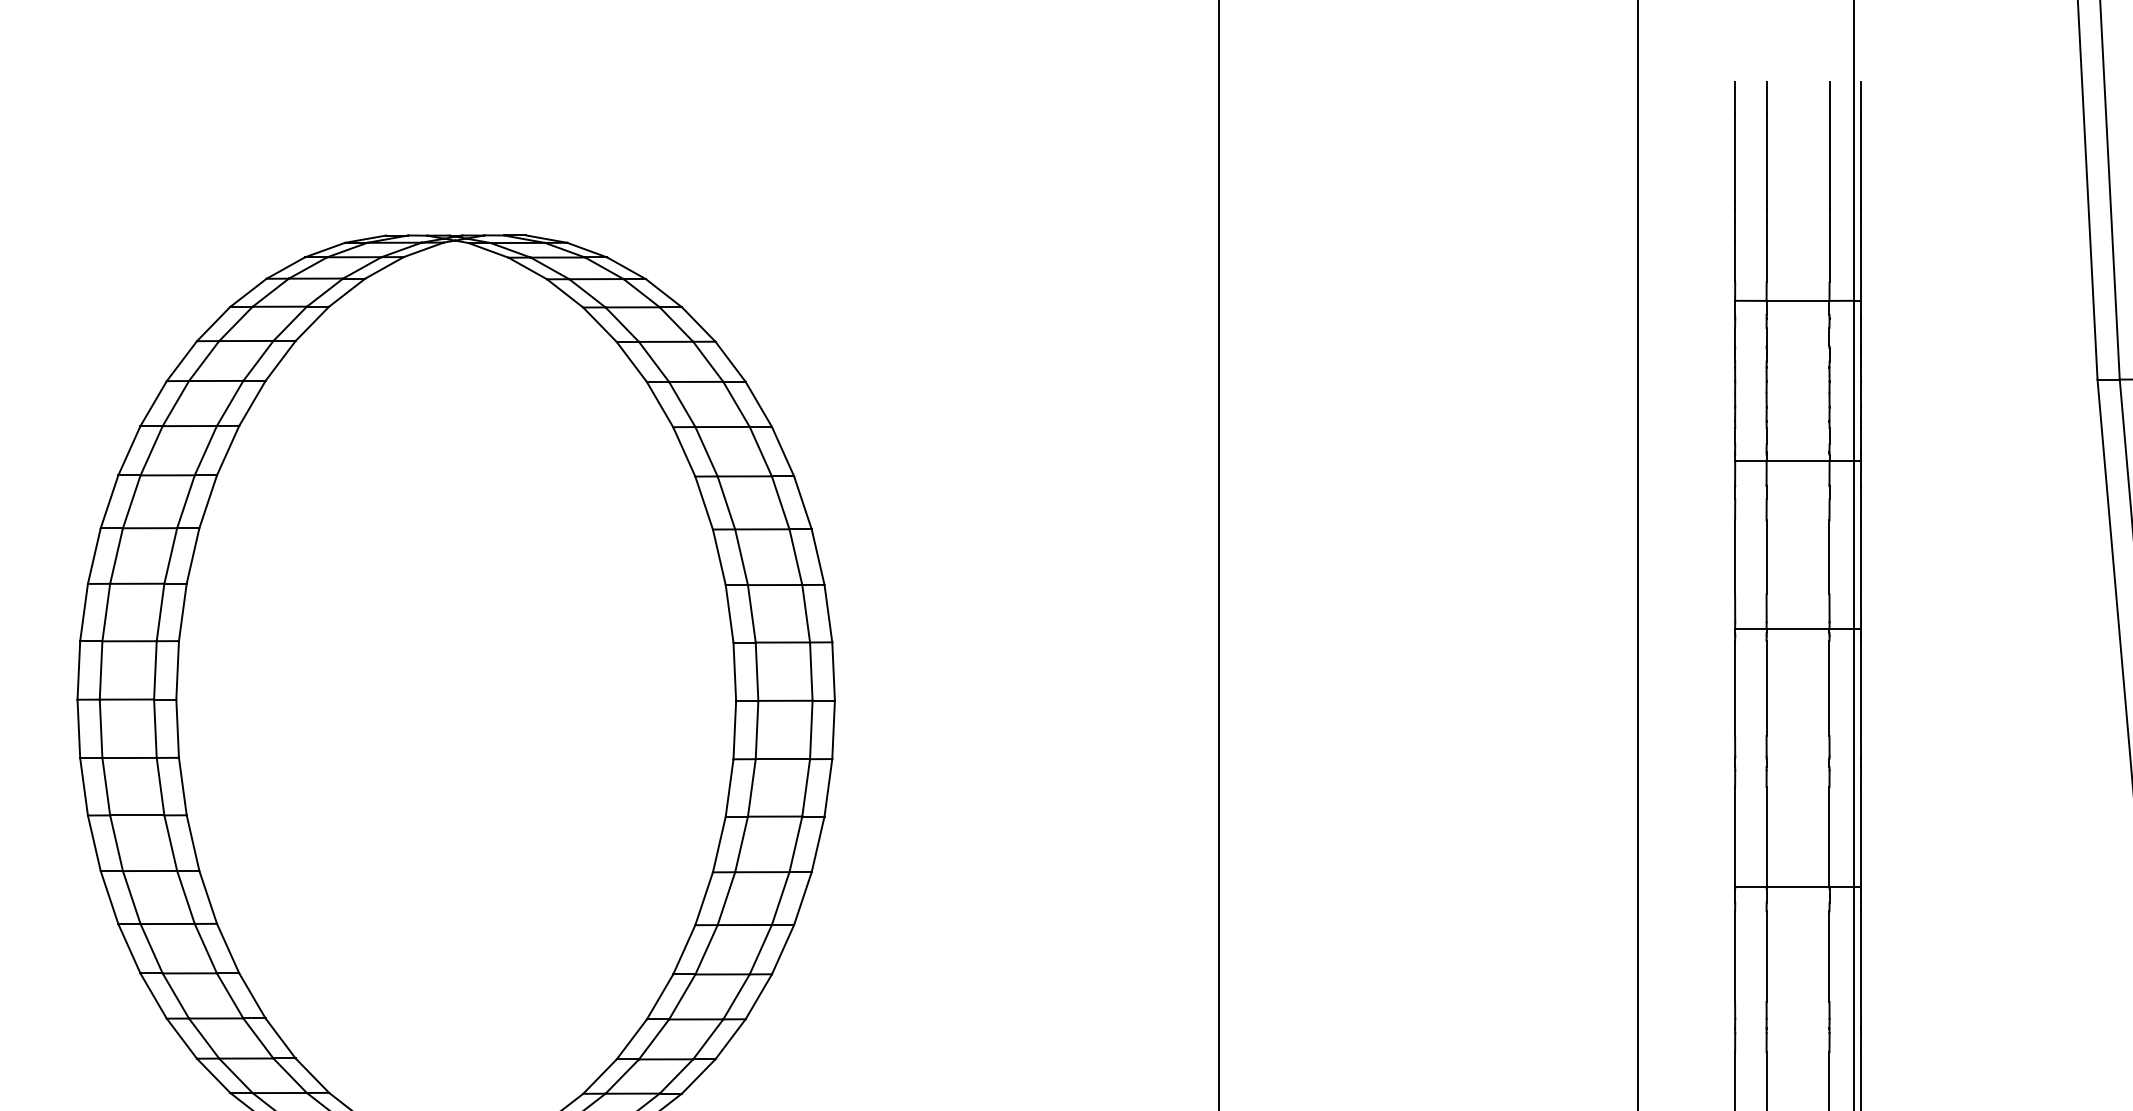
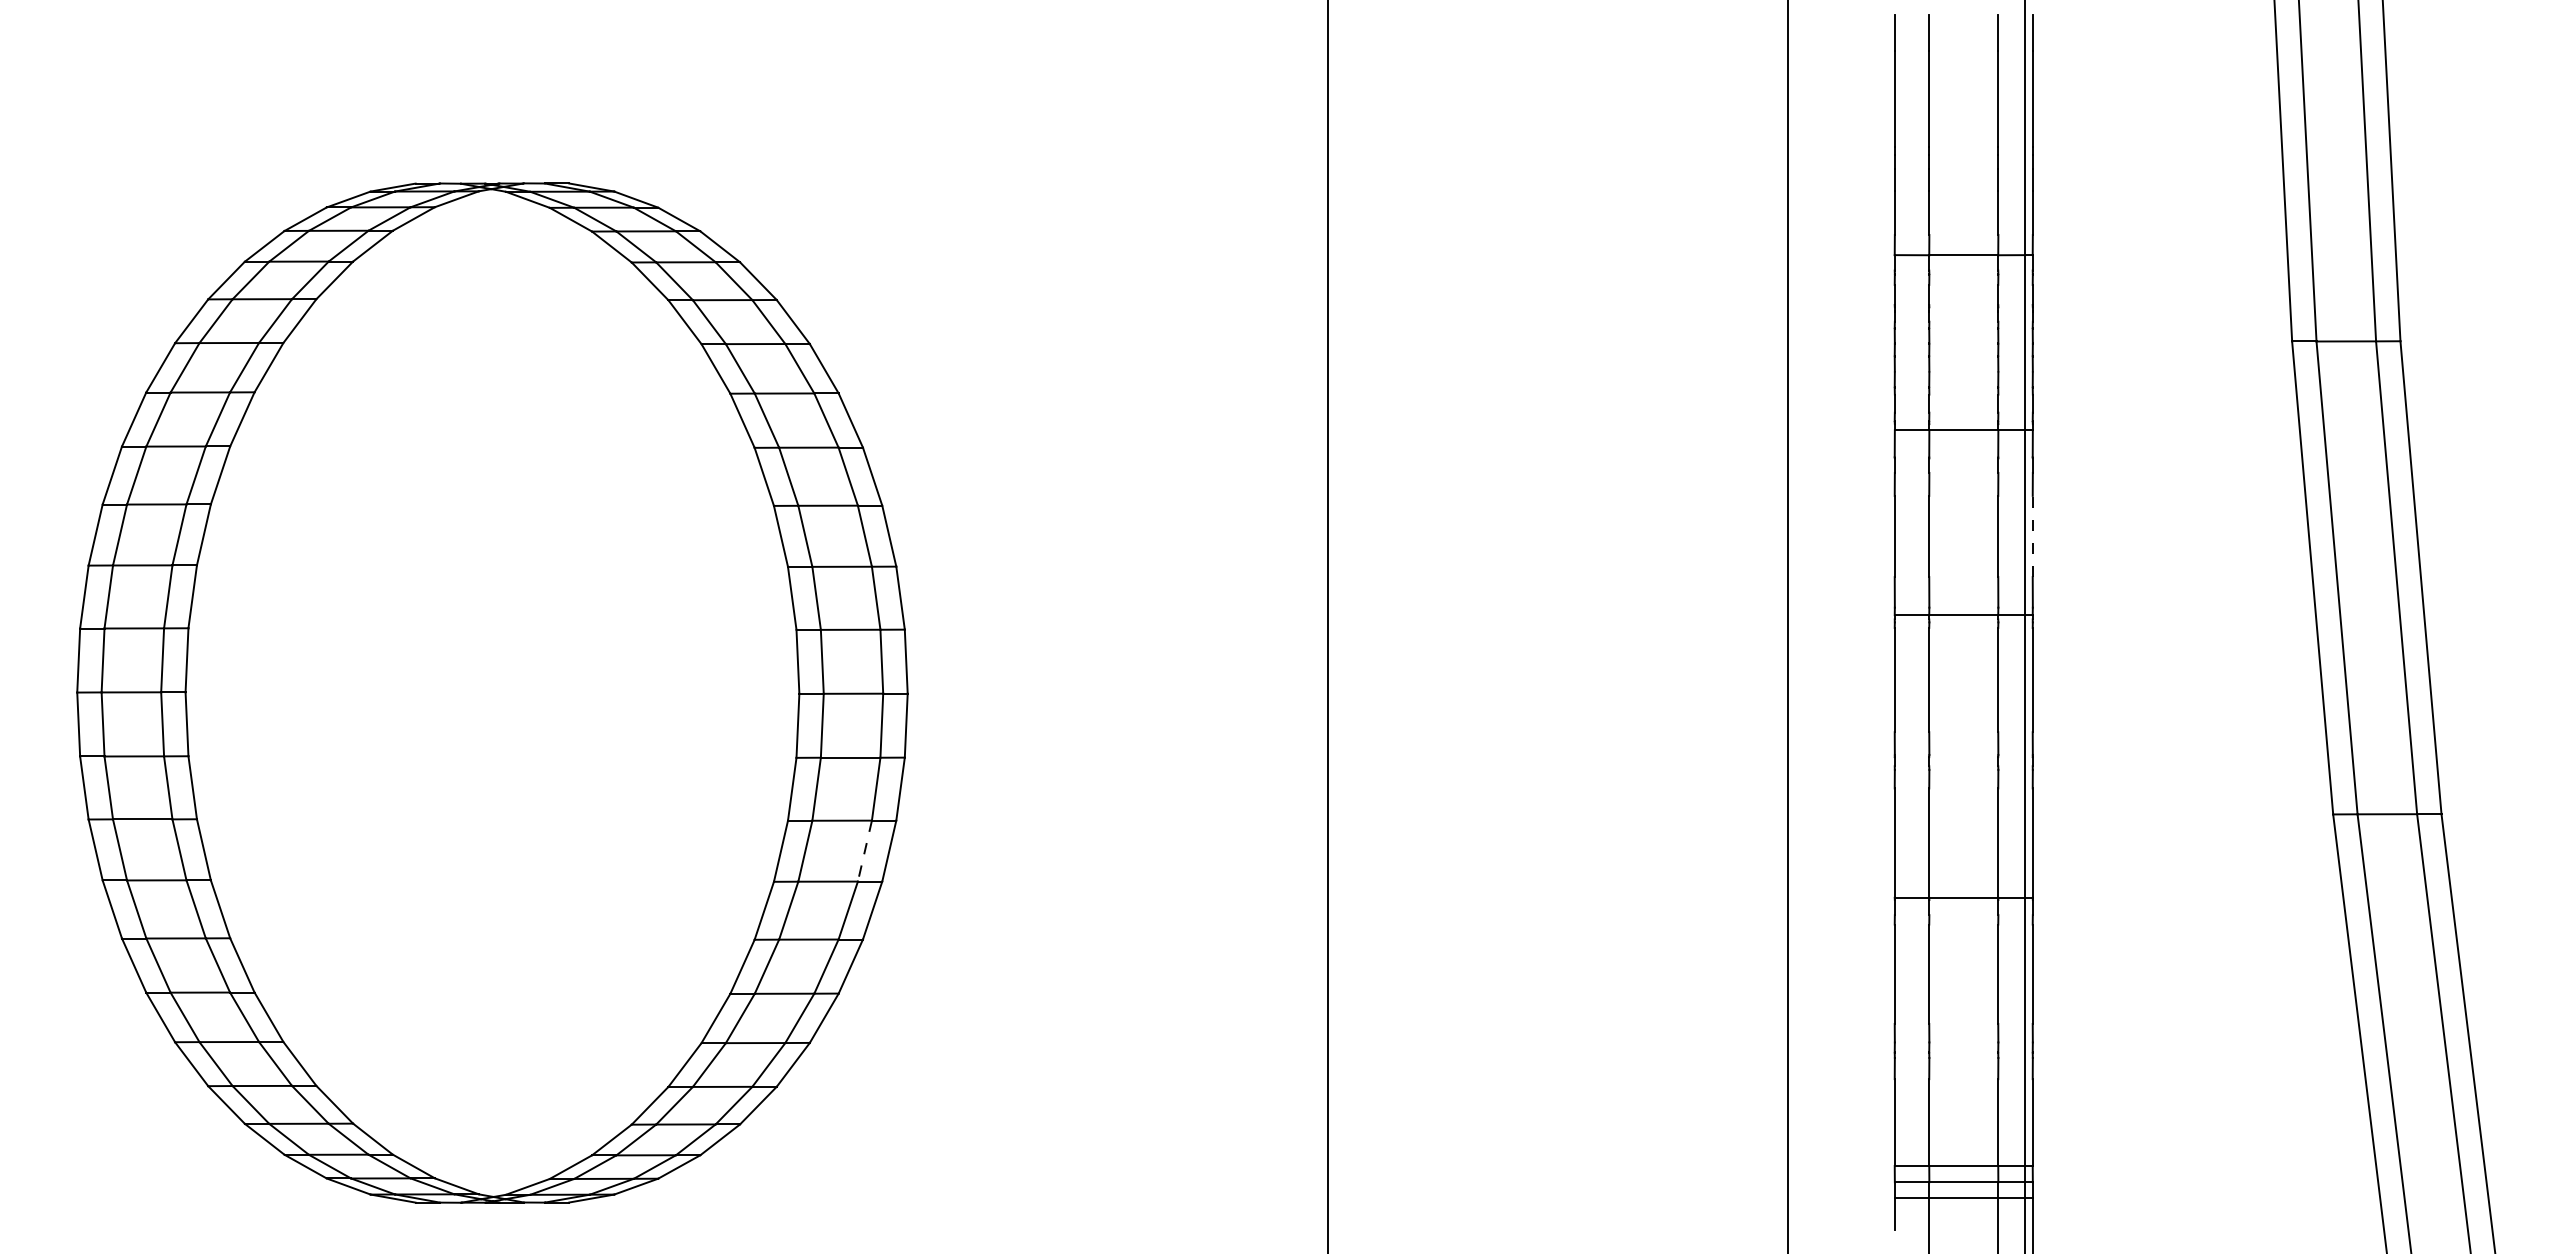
line: (1860, 557) -> (2032, 536), solid -> dashed
line: (795, 844) -> (864, 851), solid -> dashed

